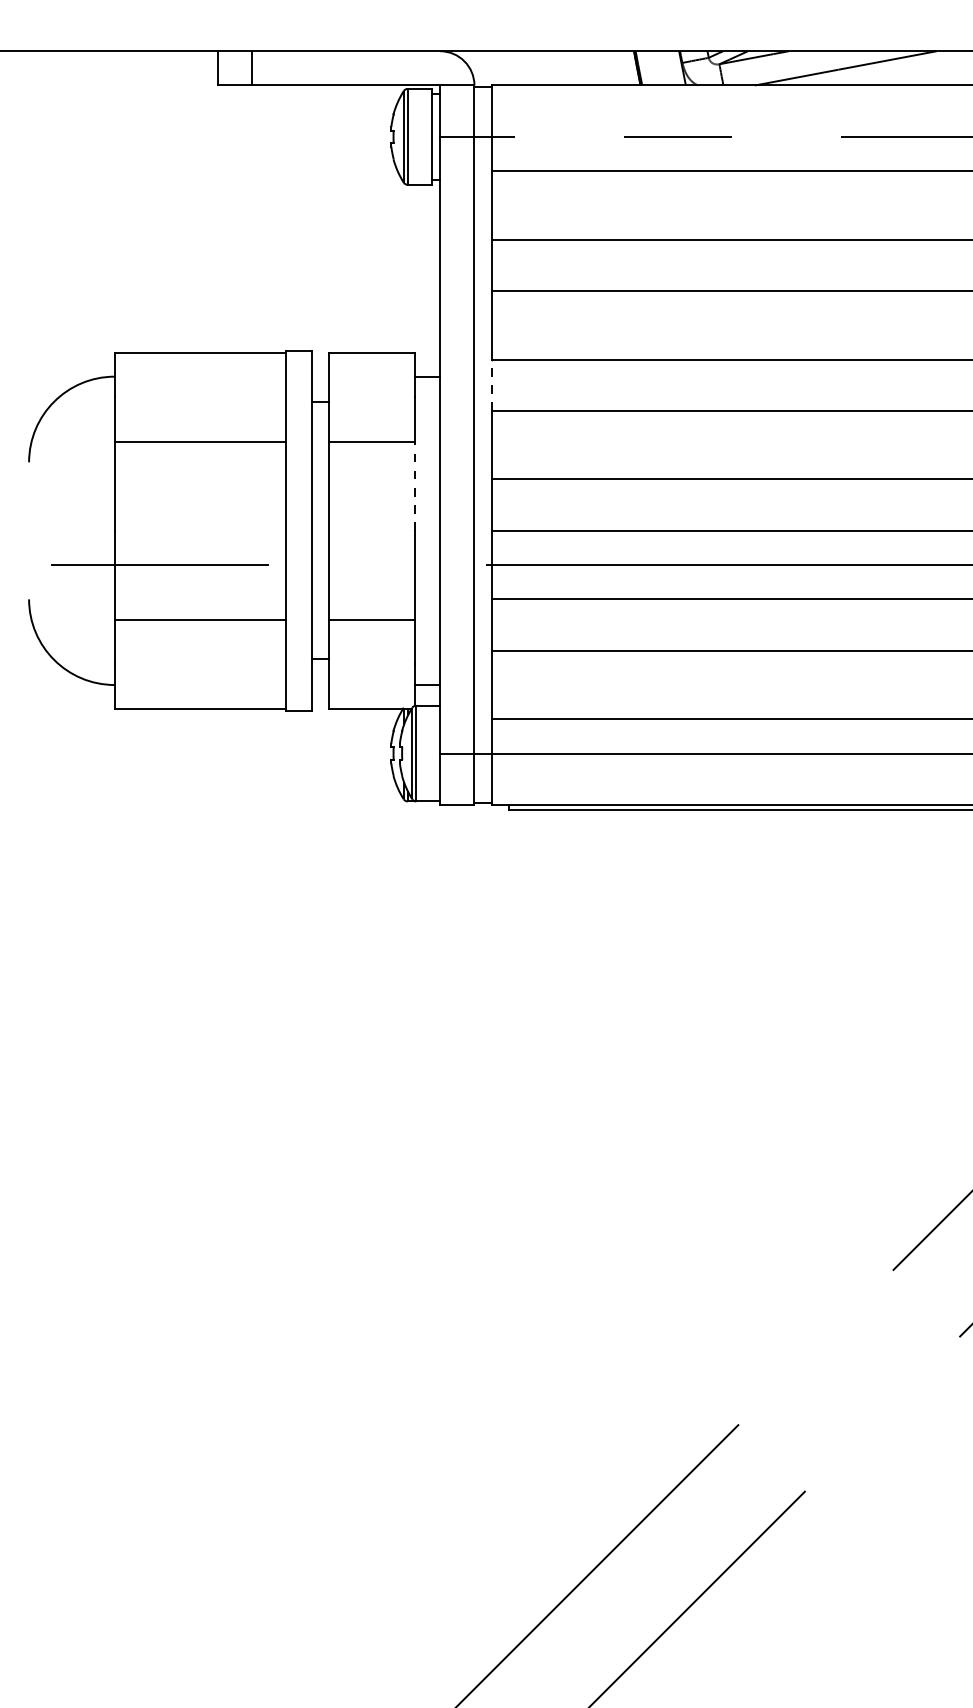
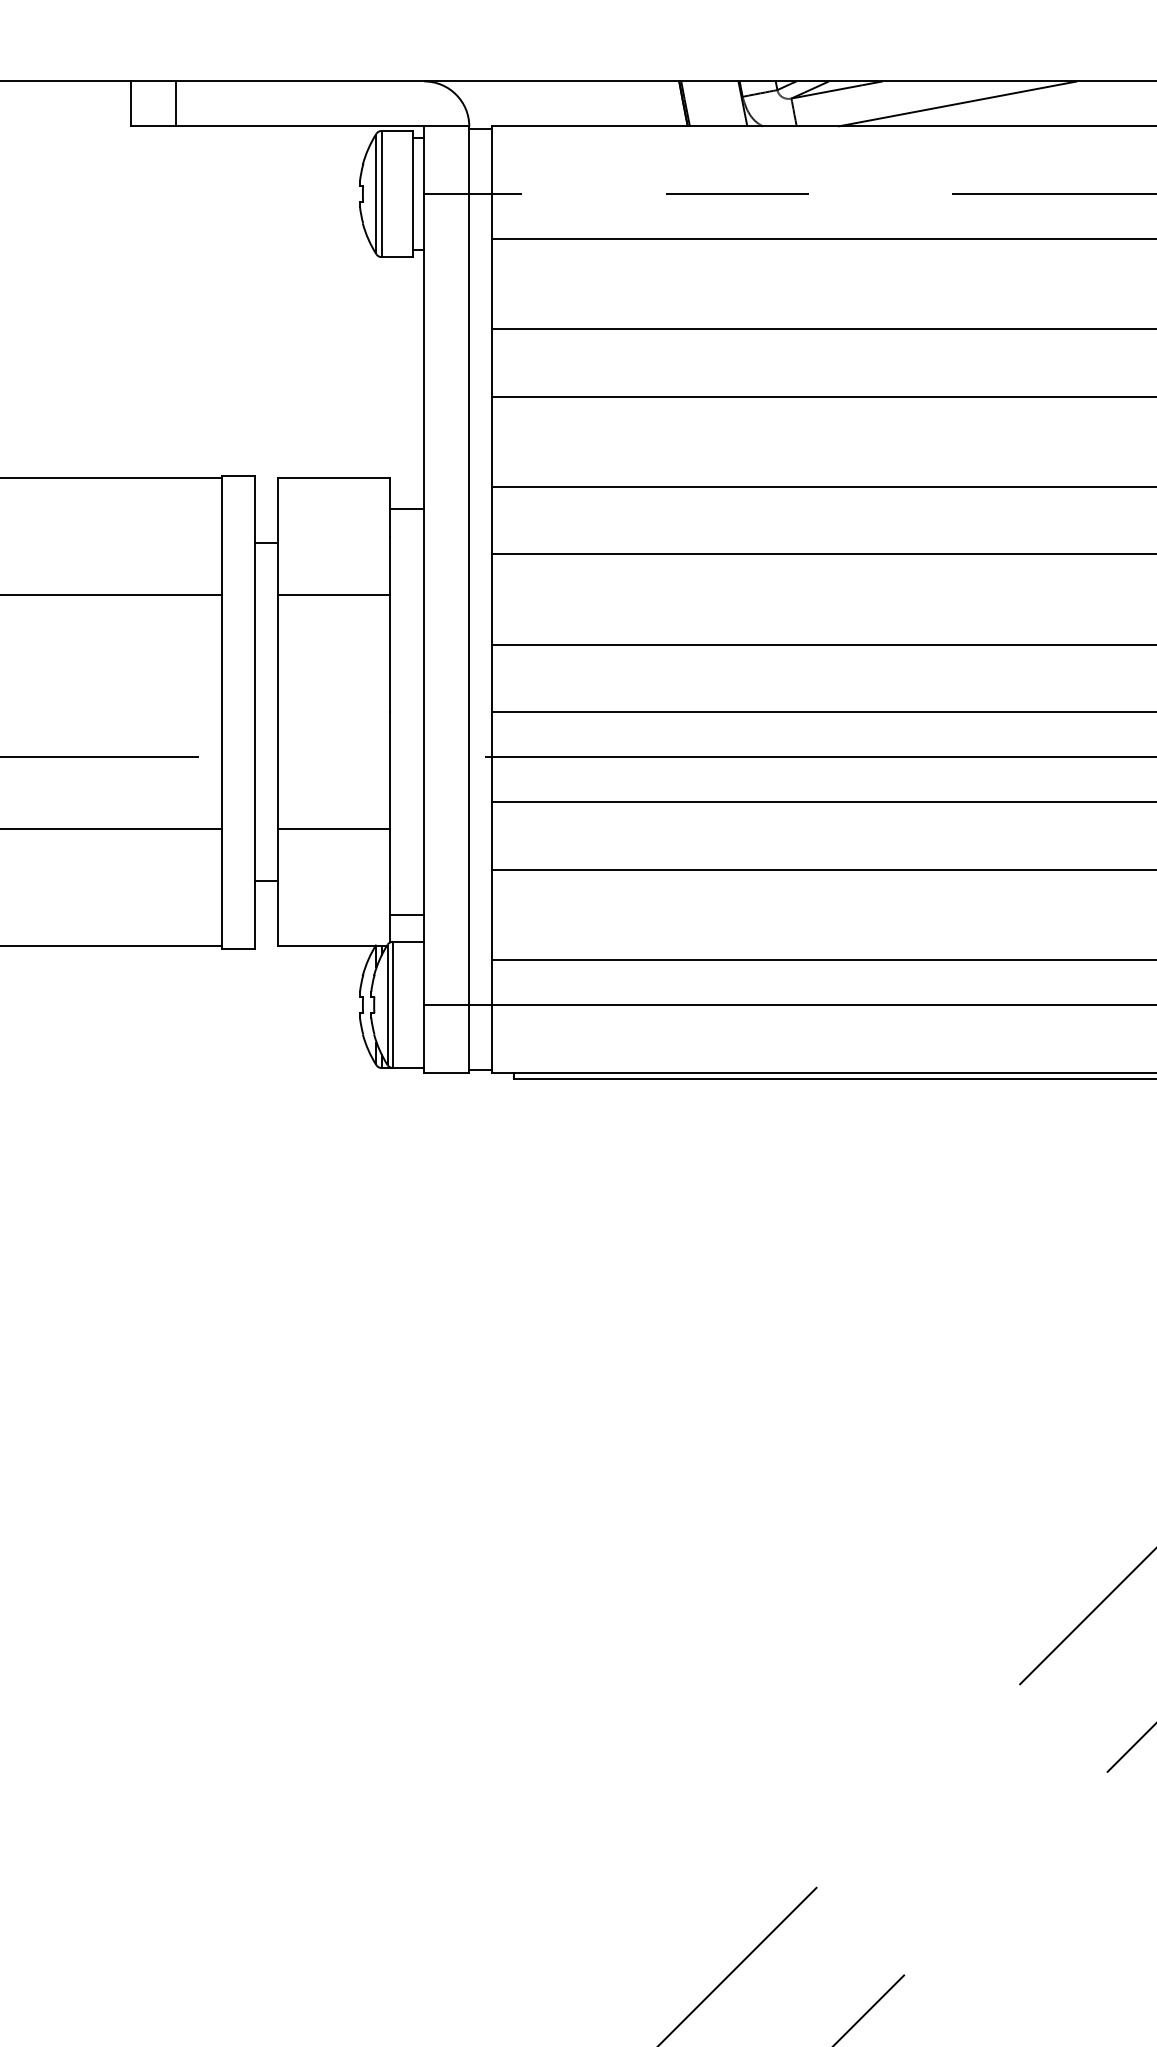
line: (491, 385) -> (491, 520), dashed -> solid
line: (414, 486) -> (390, 653), dashed -> solid

